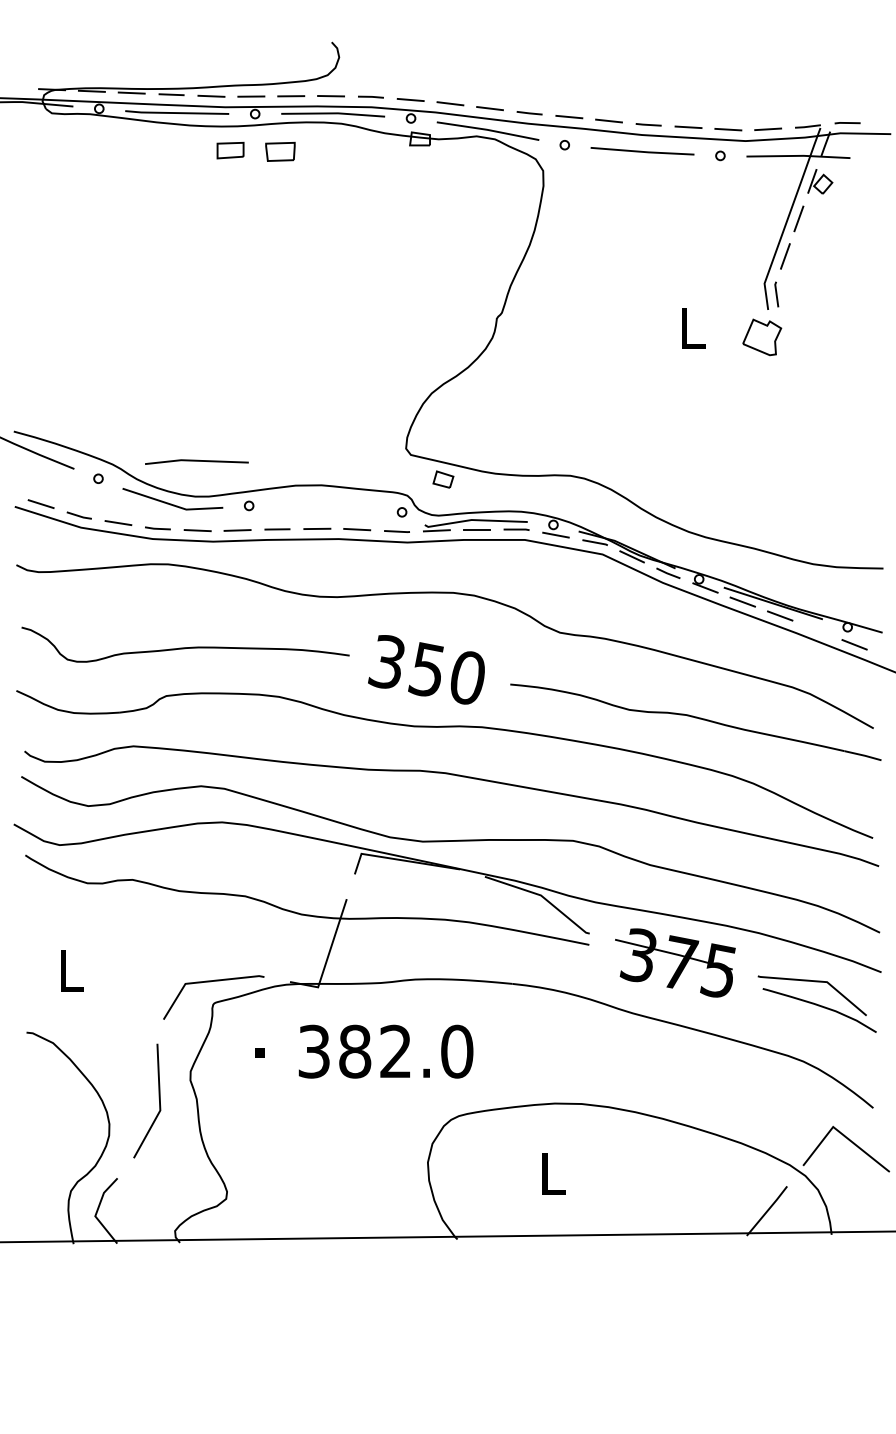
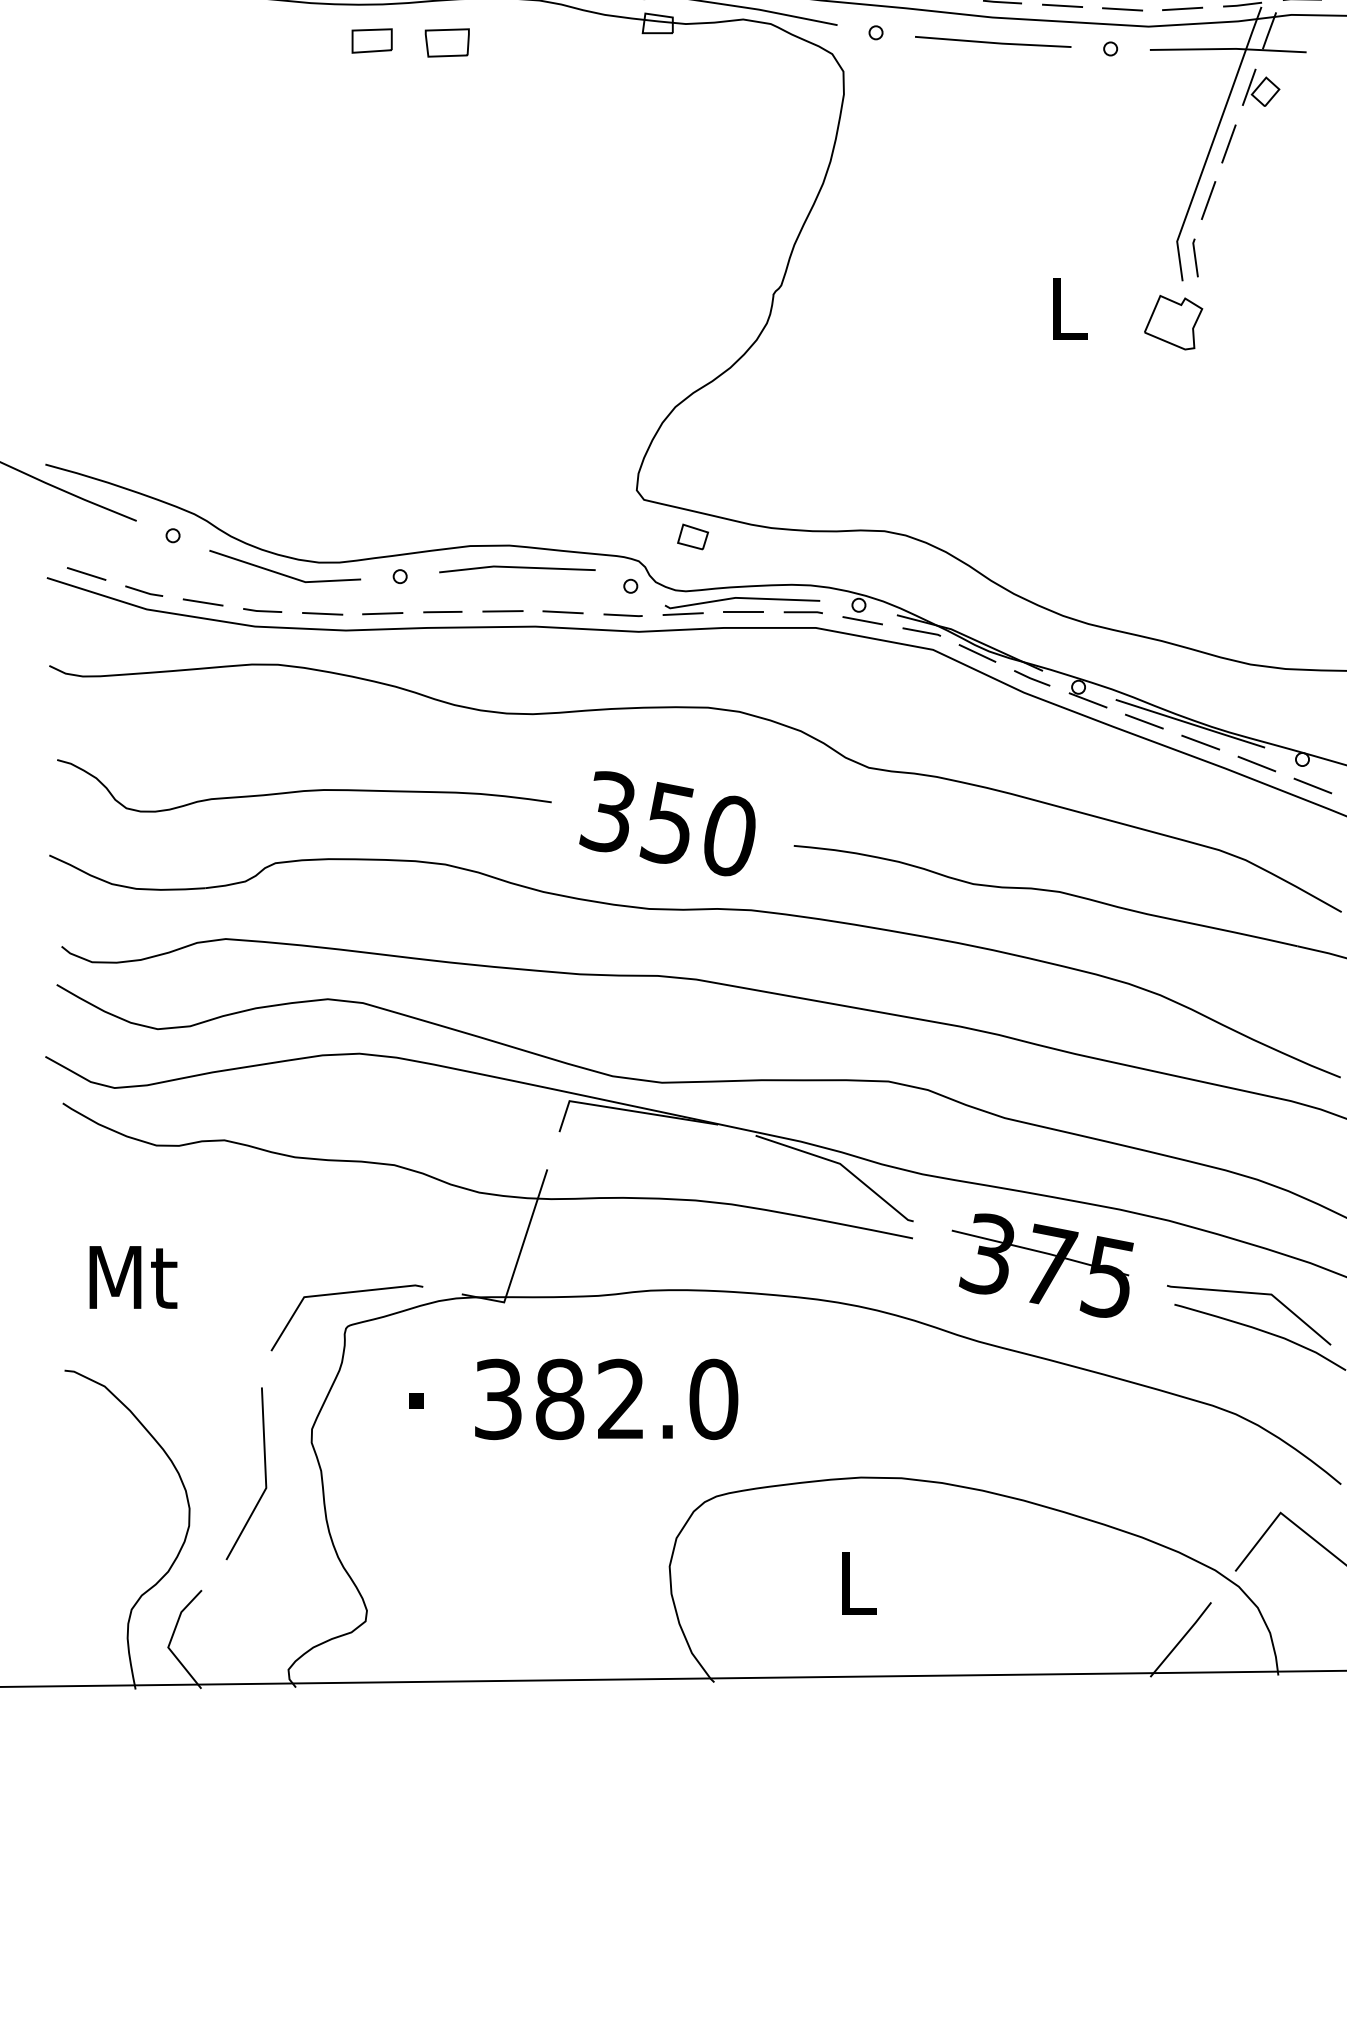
line: (196, 461) -> (516, 568), moved
line: (817, 629) -> (1256, 762), added
text: (72, 970) -> (133, 1276), L -> Mt

